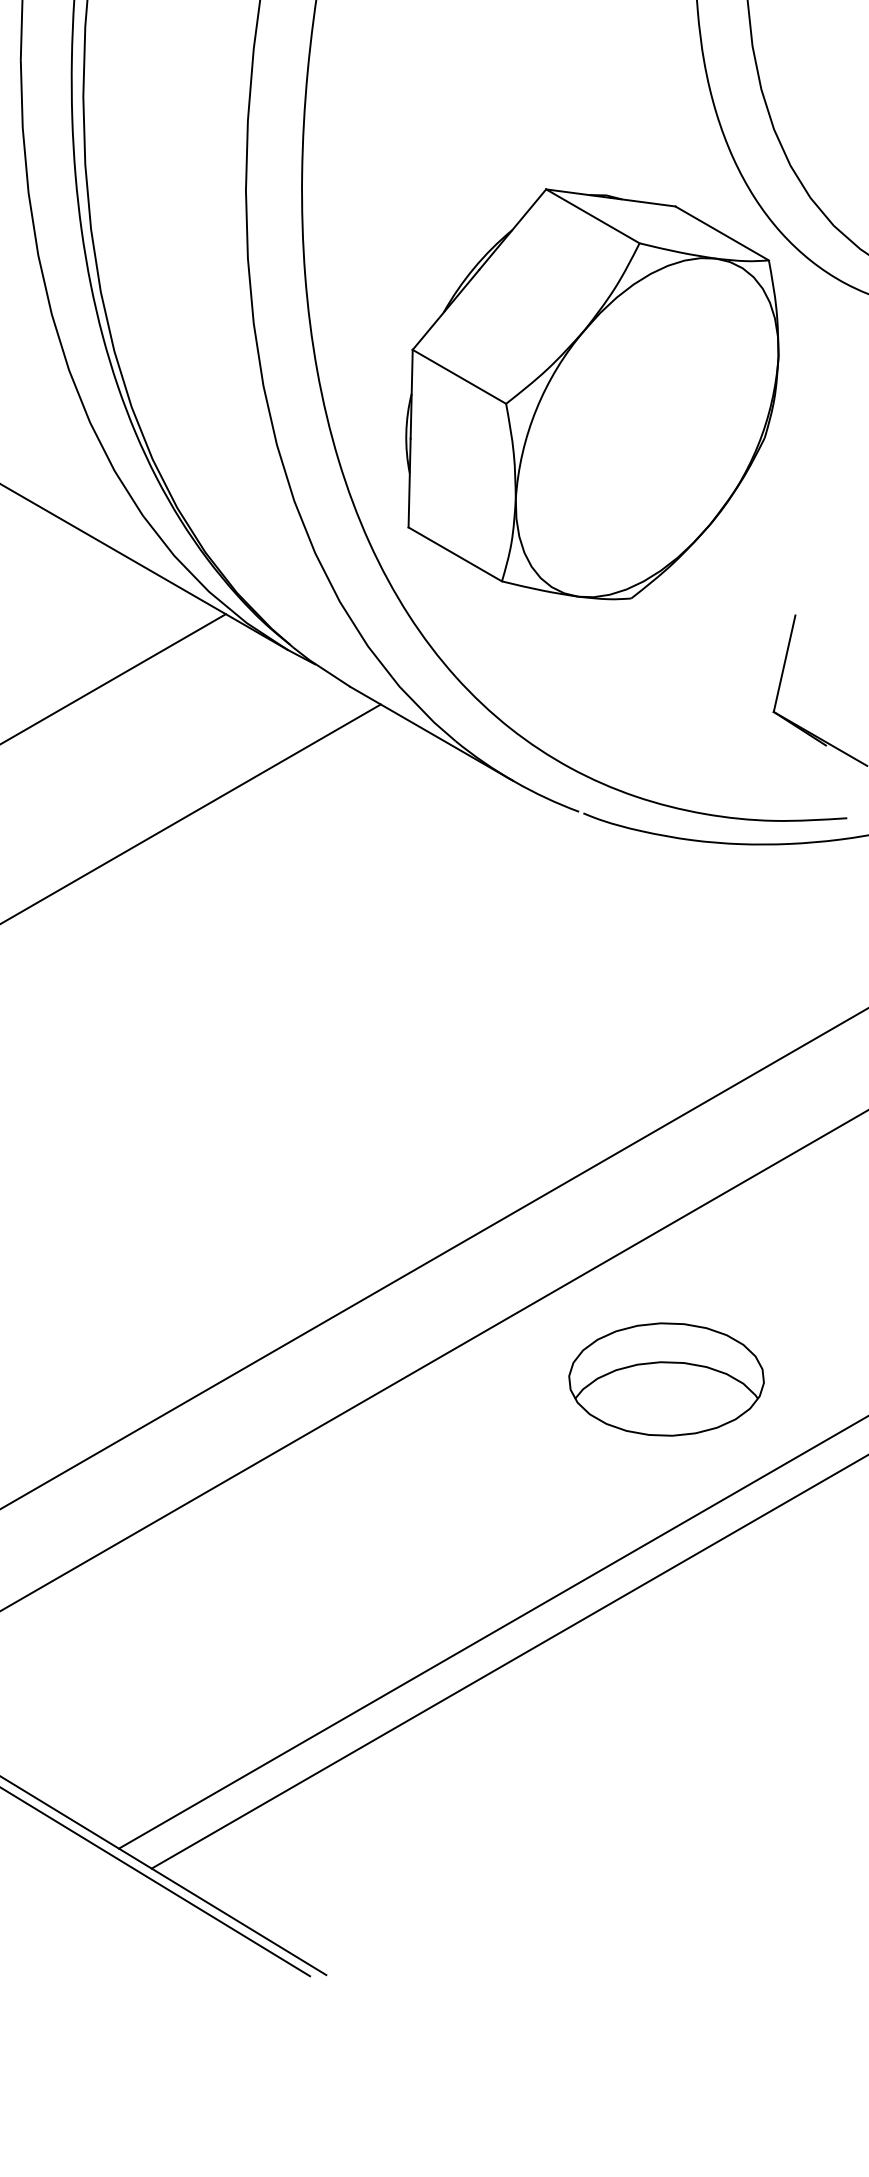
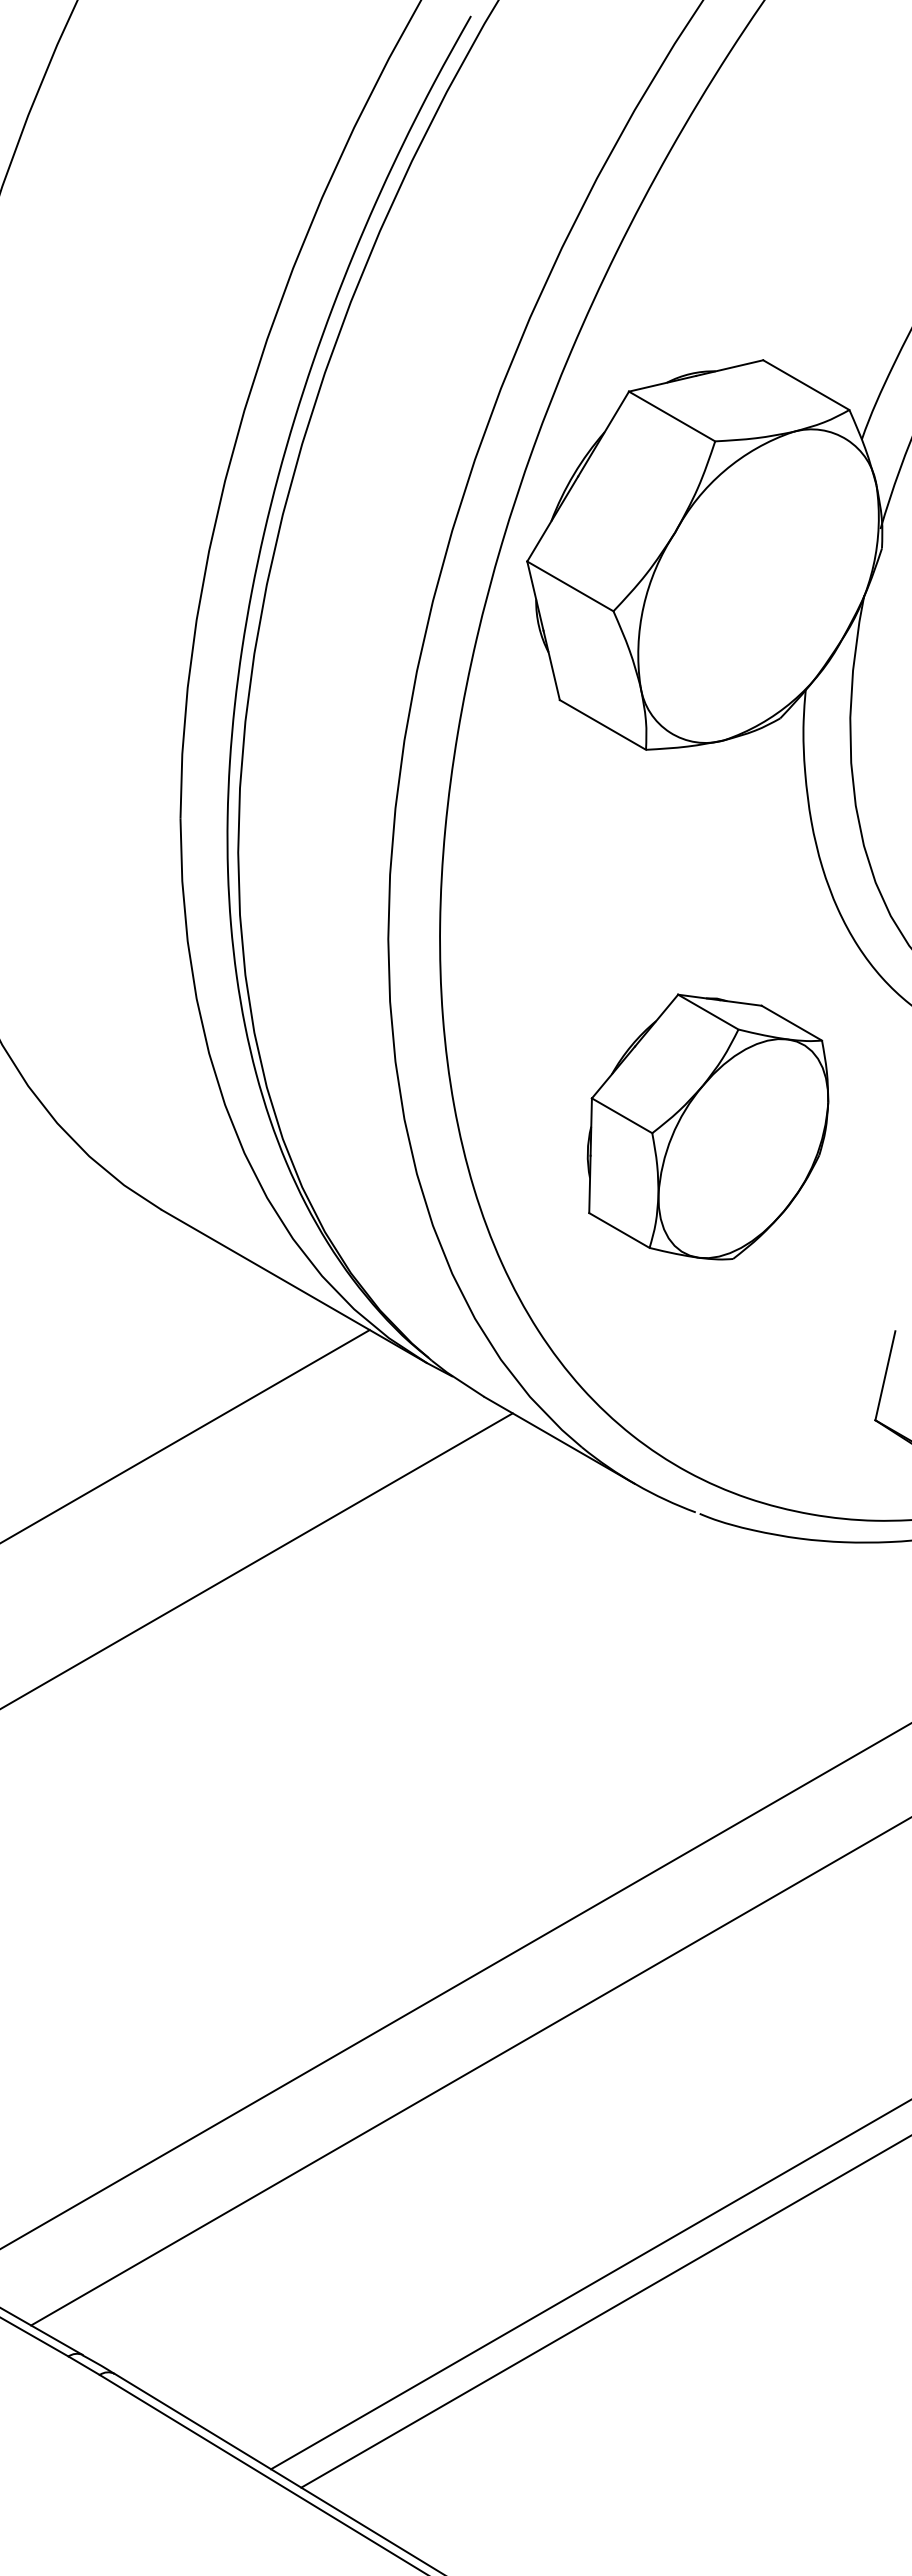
part: (591, 393) -> (707, 1126), size x0.7
part: (666, 1379) -> (776, 2036), removed

